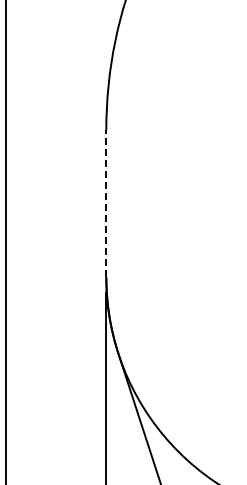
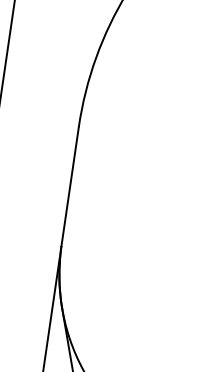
line: (106, 203) -> (70, 186), dashed -> solid

